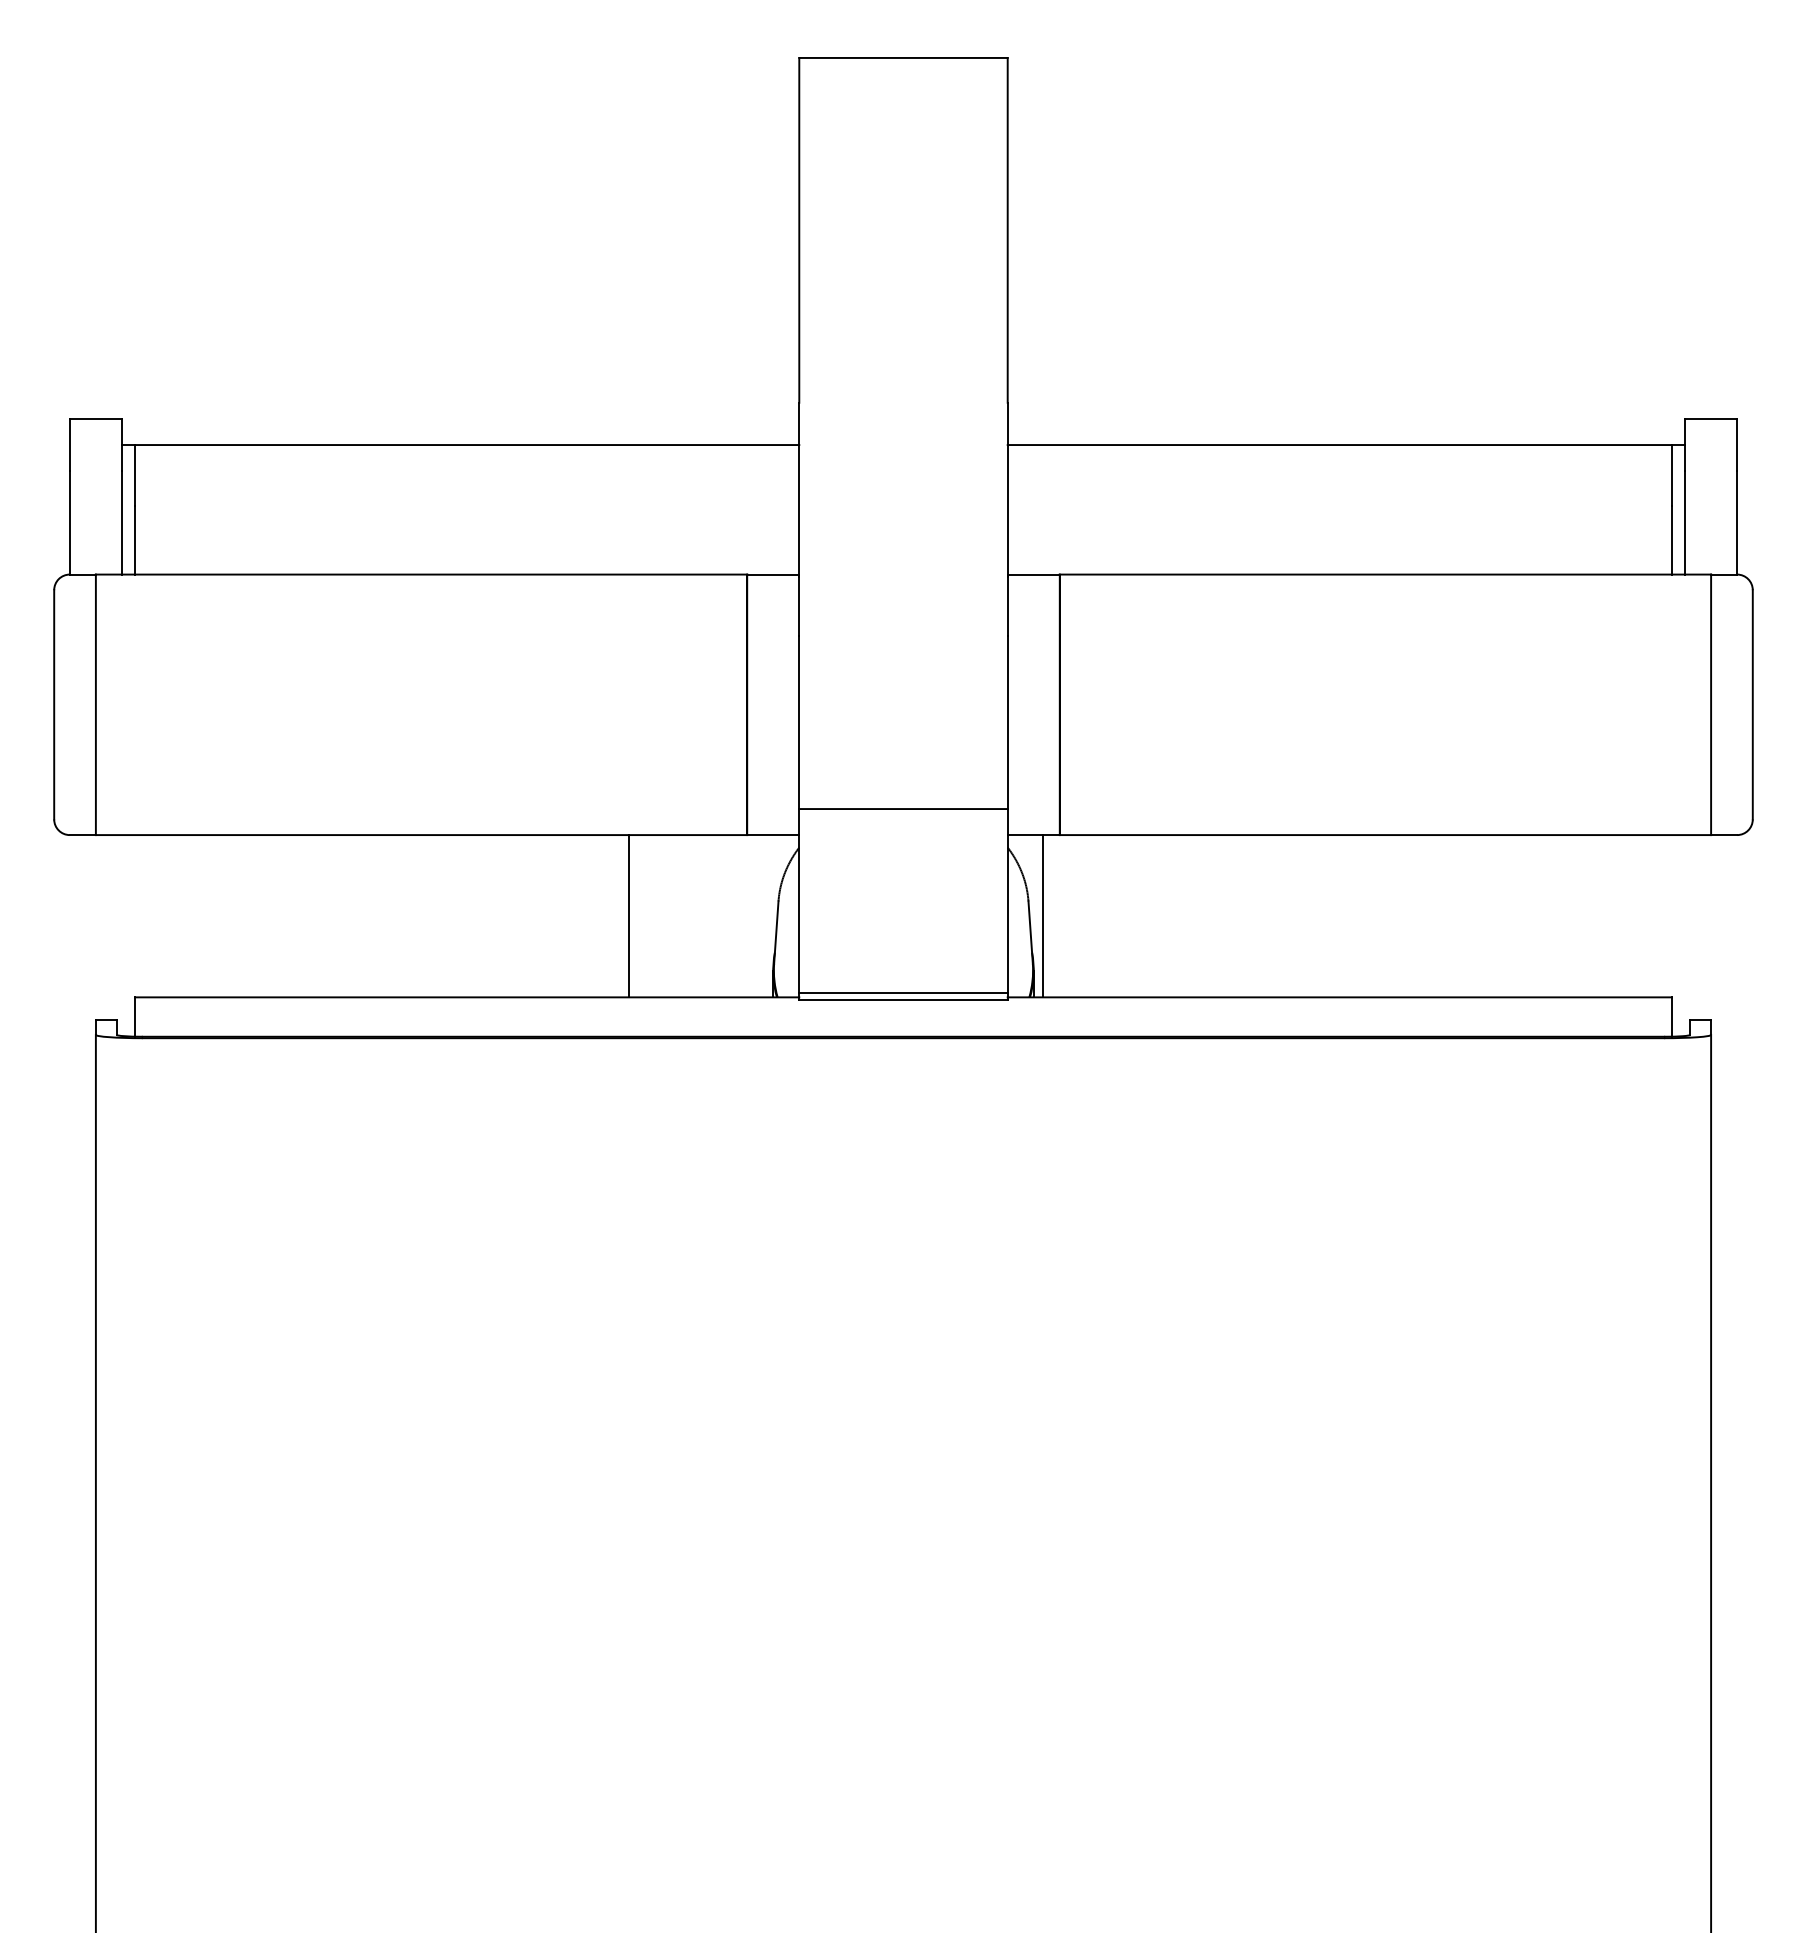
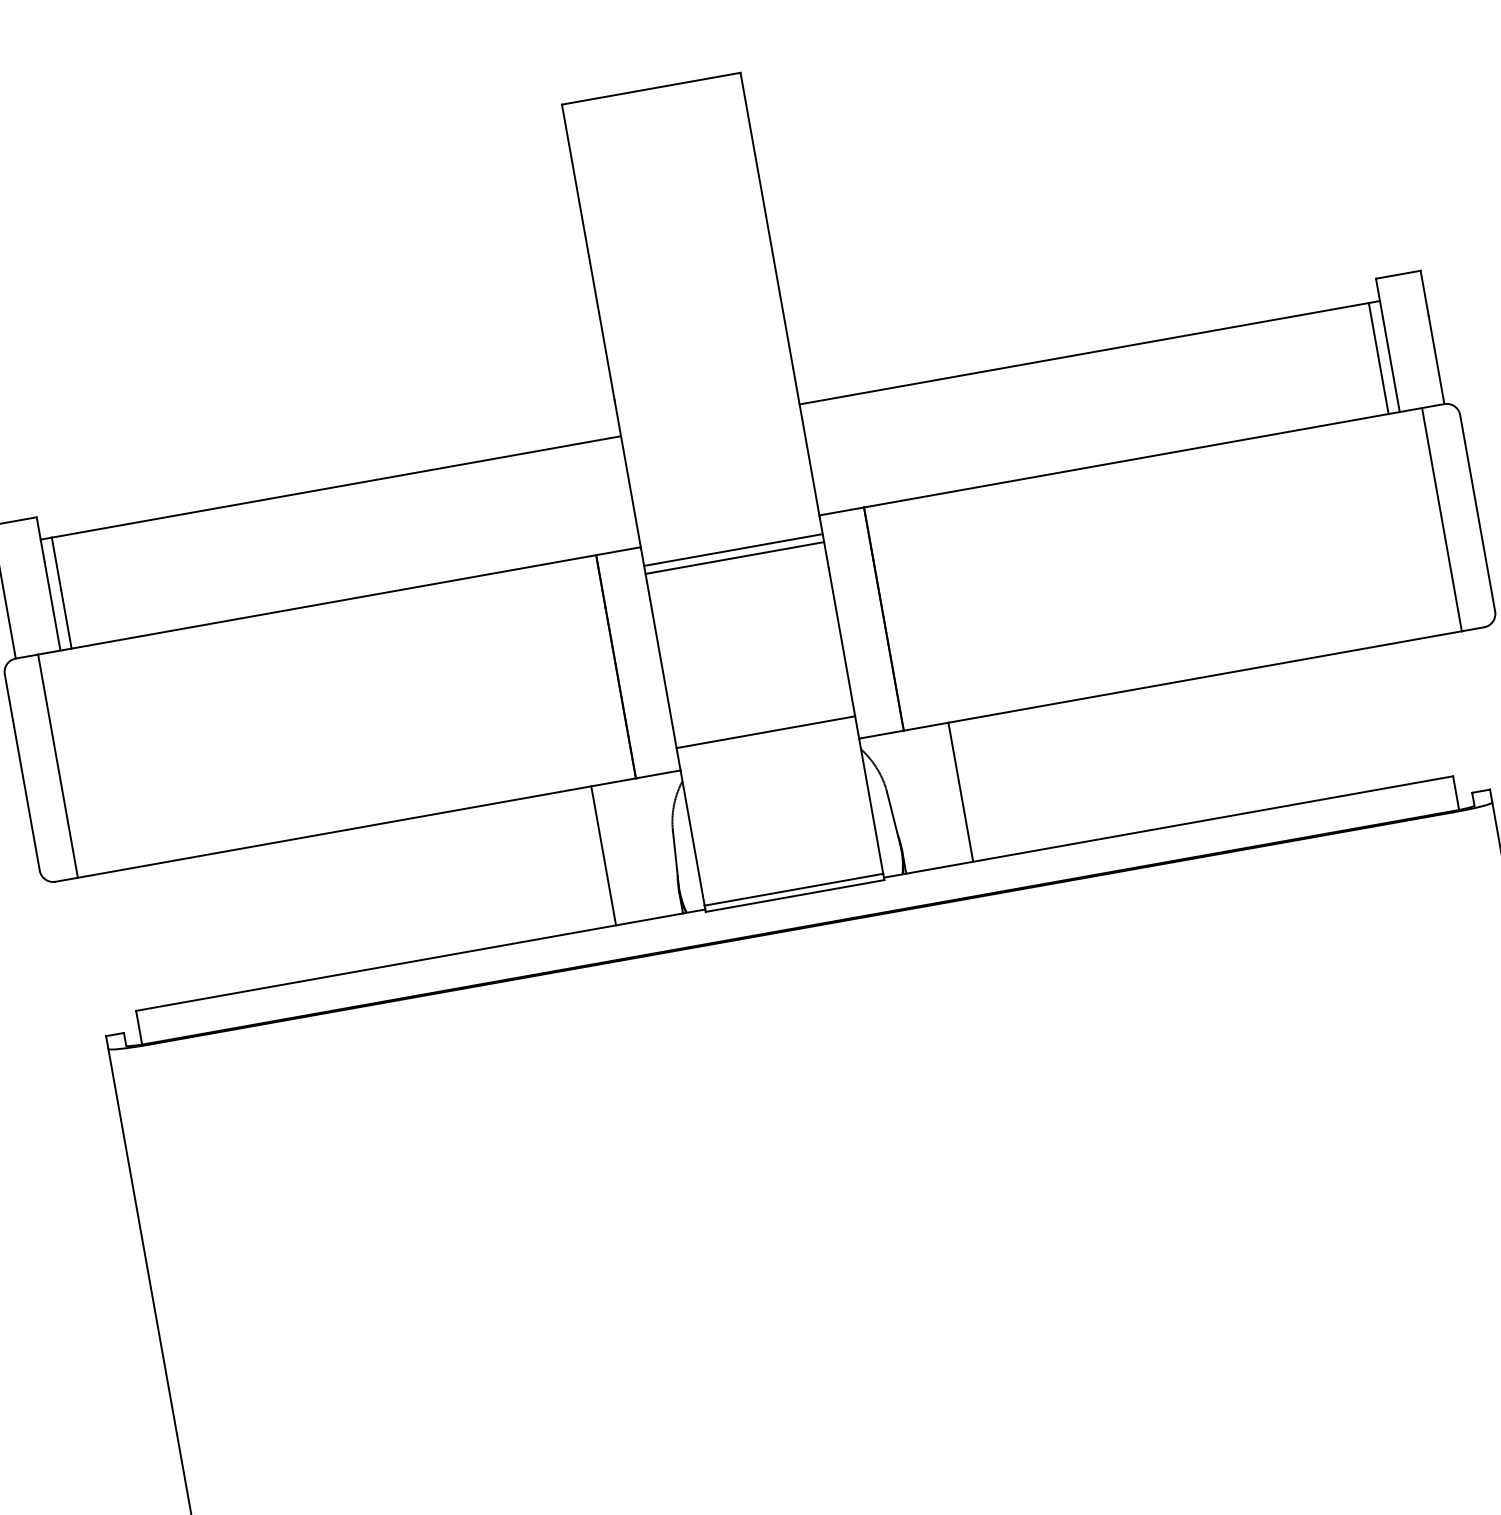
line: (903, 596) -> (733, 550), added
line: (903, 605) -> (734, 557), added
line: (629, 916) -> (604, 856), moved
line: (1042, 916) -> (960, 792), moved

